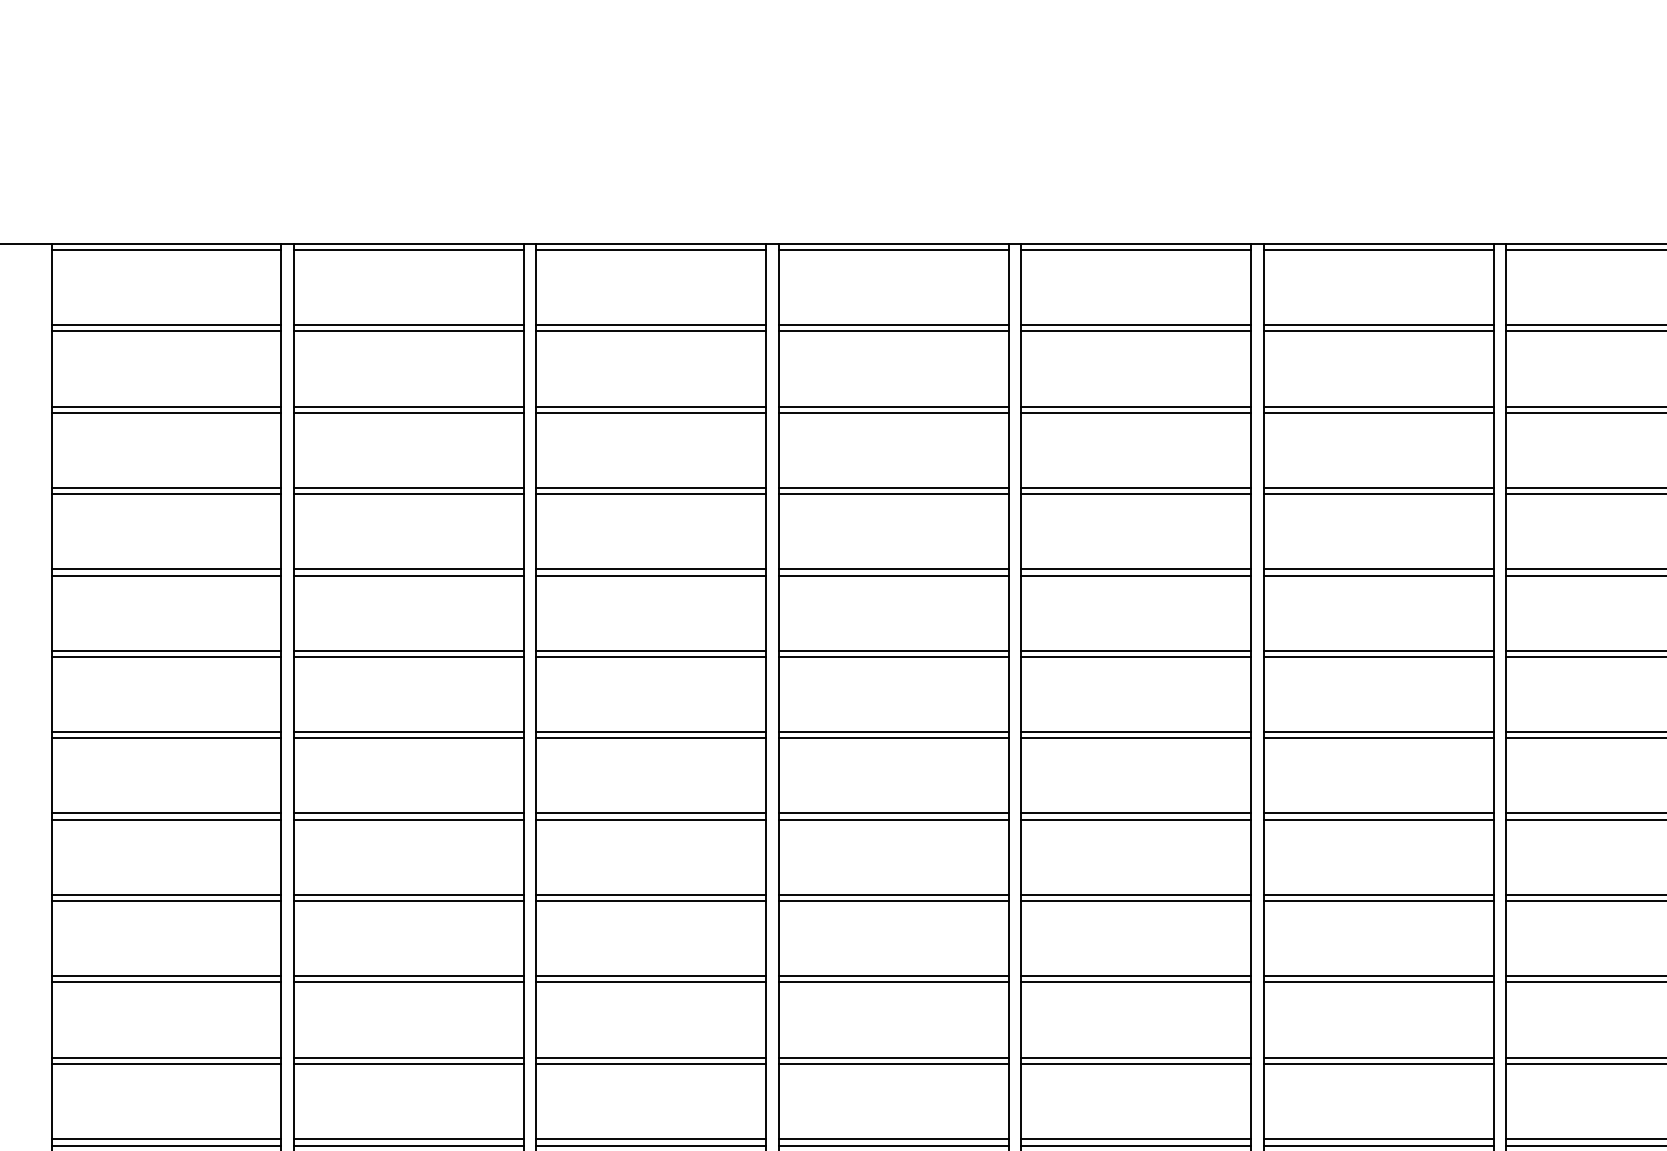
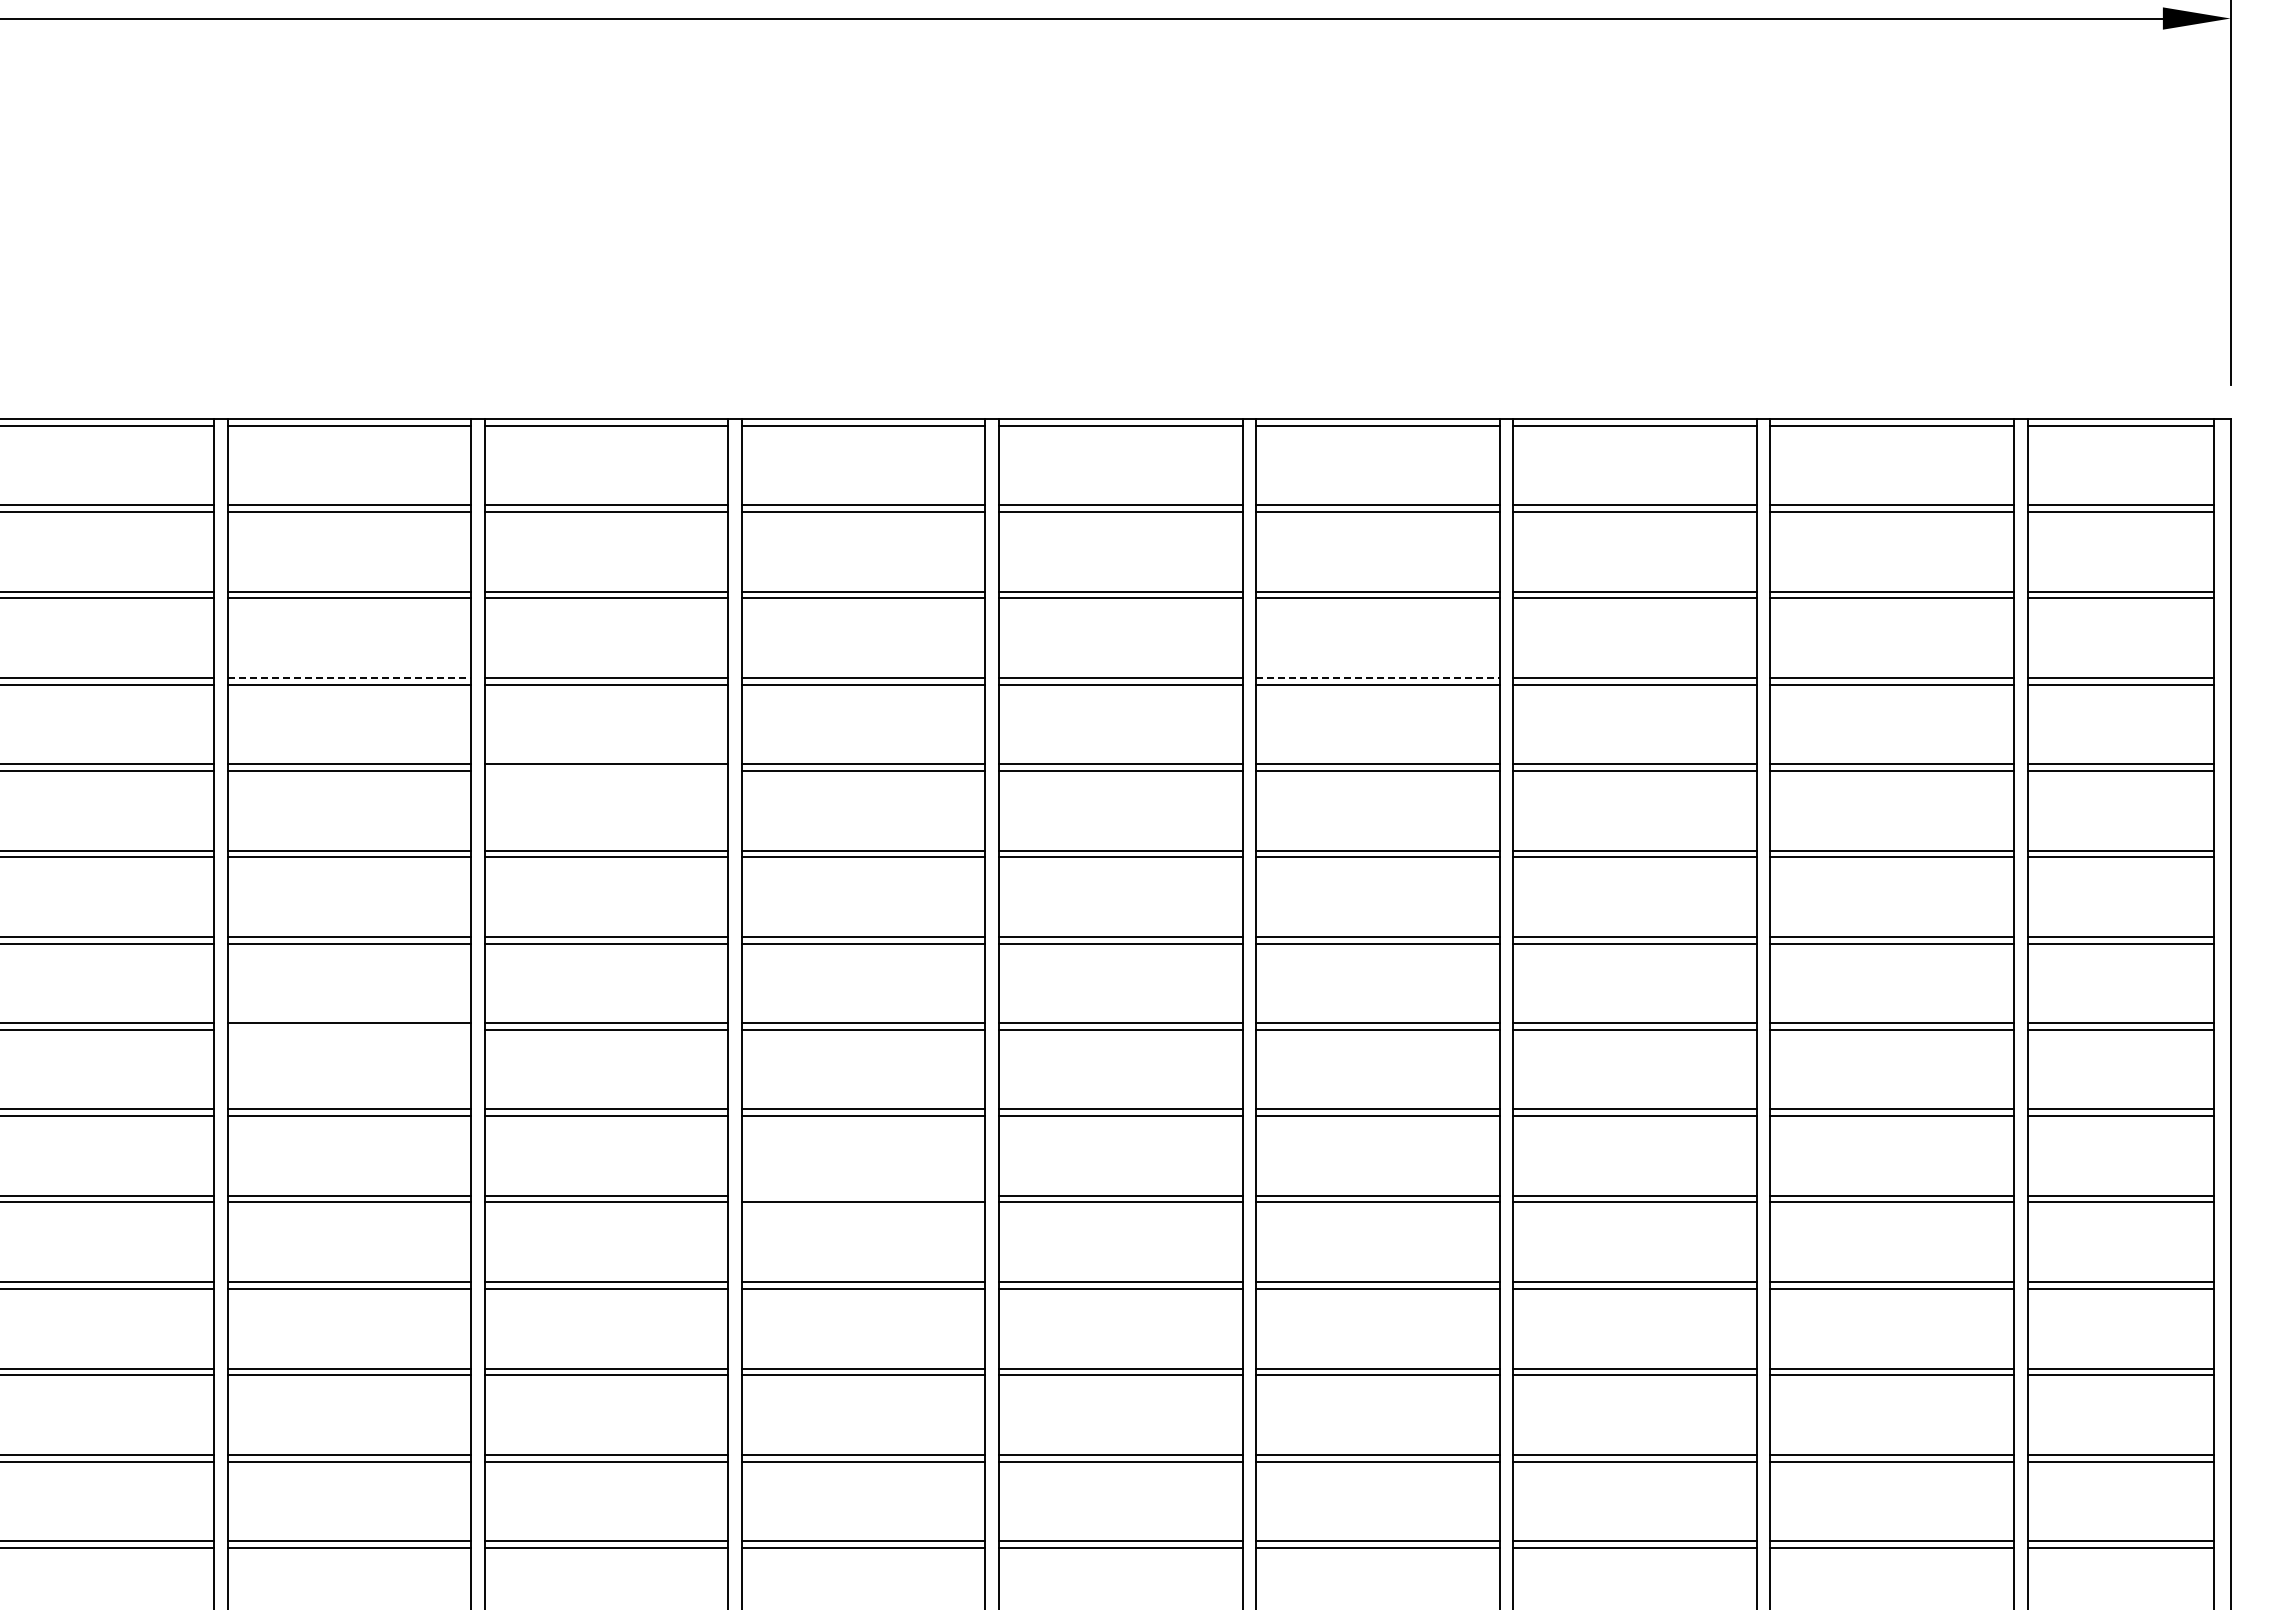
line: (409, 487) -> (349, 677), solid -> dashed
line: (1378, 487) -> (1377, 677), solid -> dashed
line: (651, 576) -> (606, 771), removed
line: (409, 819) -> (349, 1029), removed
line: (893, 975) -> (863, 1195), removed

